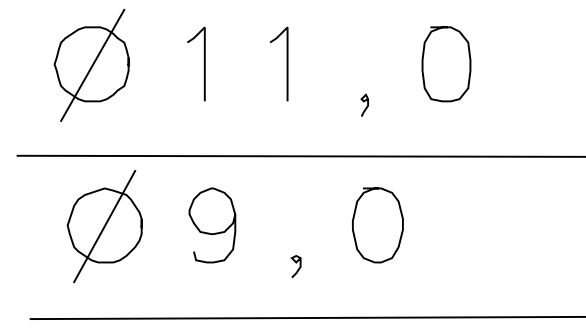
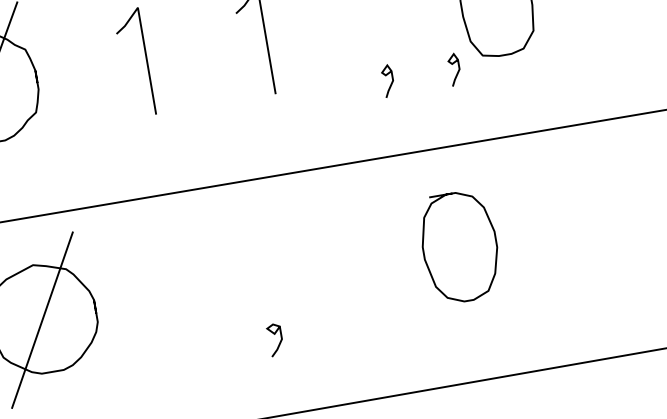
curve: (409, 102) -> (452, 65), added
part: (377, 225) -> (459, 247), moved
curve: (209, 232) -> (195, 302), removed
curve: (295, 263) -> (273, 335), moved

